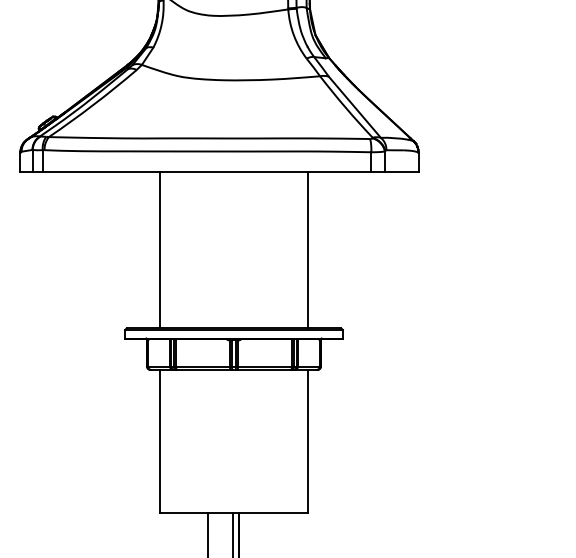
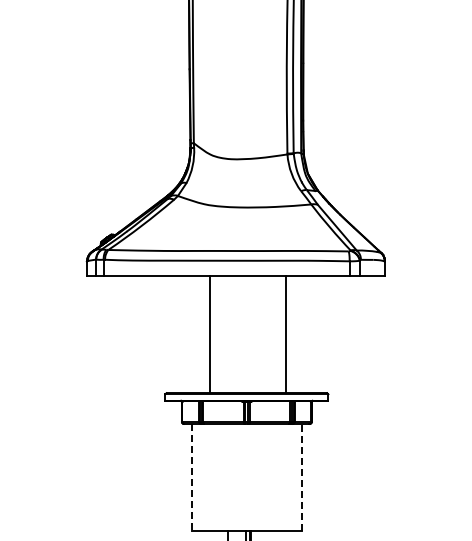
line: (160, 250) -> (209, 334), moved
line: (307, 250) -> (285, 334), moved
line: (160, 441) -> (191, 477), solid -> dashed
line: (307, 441) -> (301, 477), solid -> dashed

